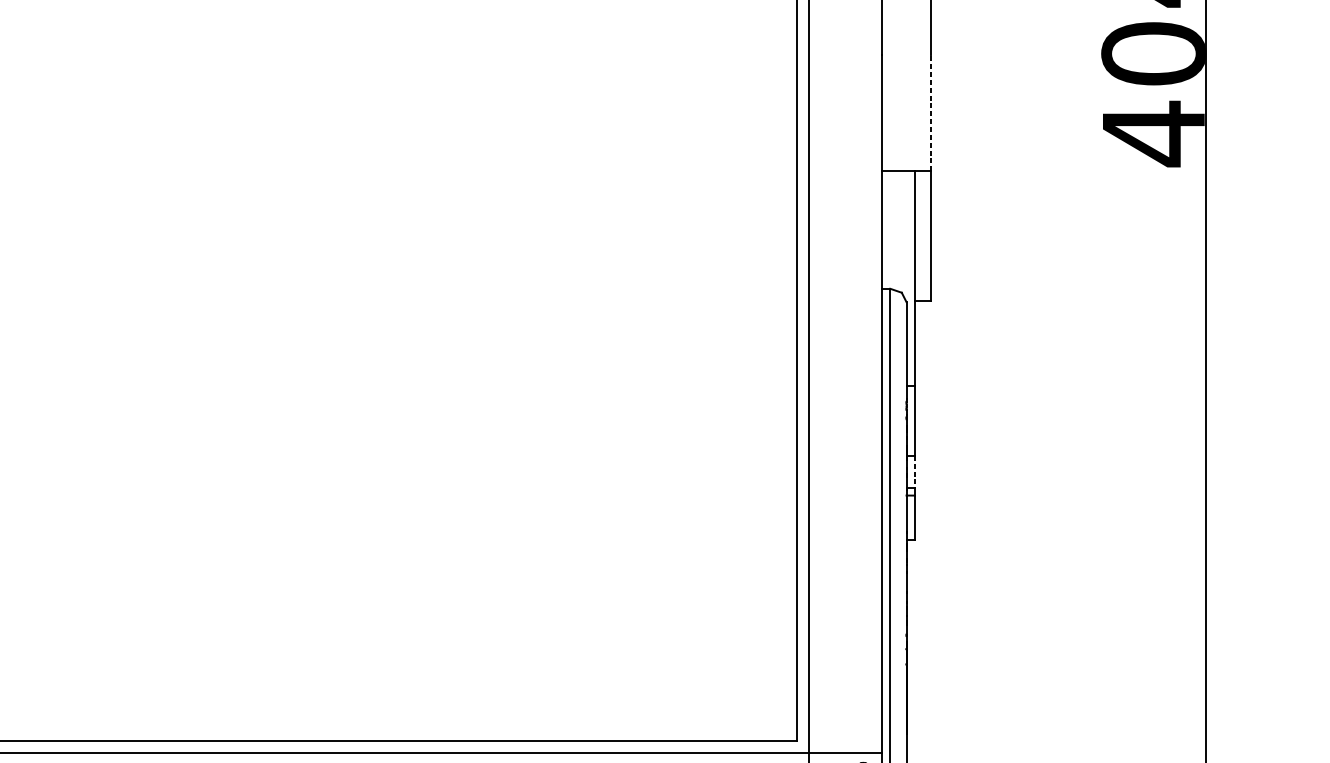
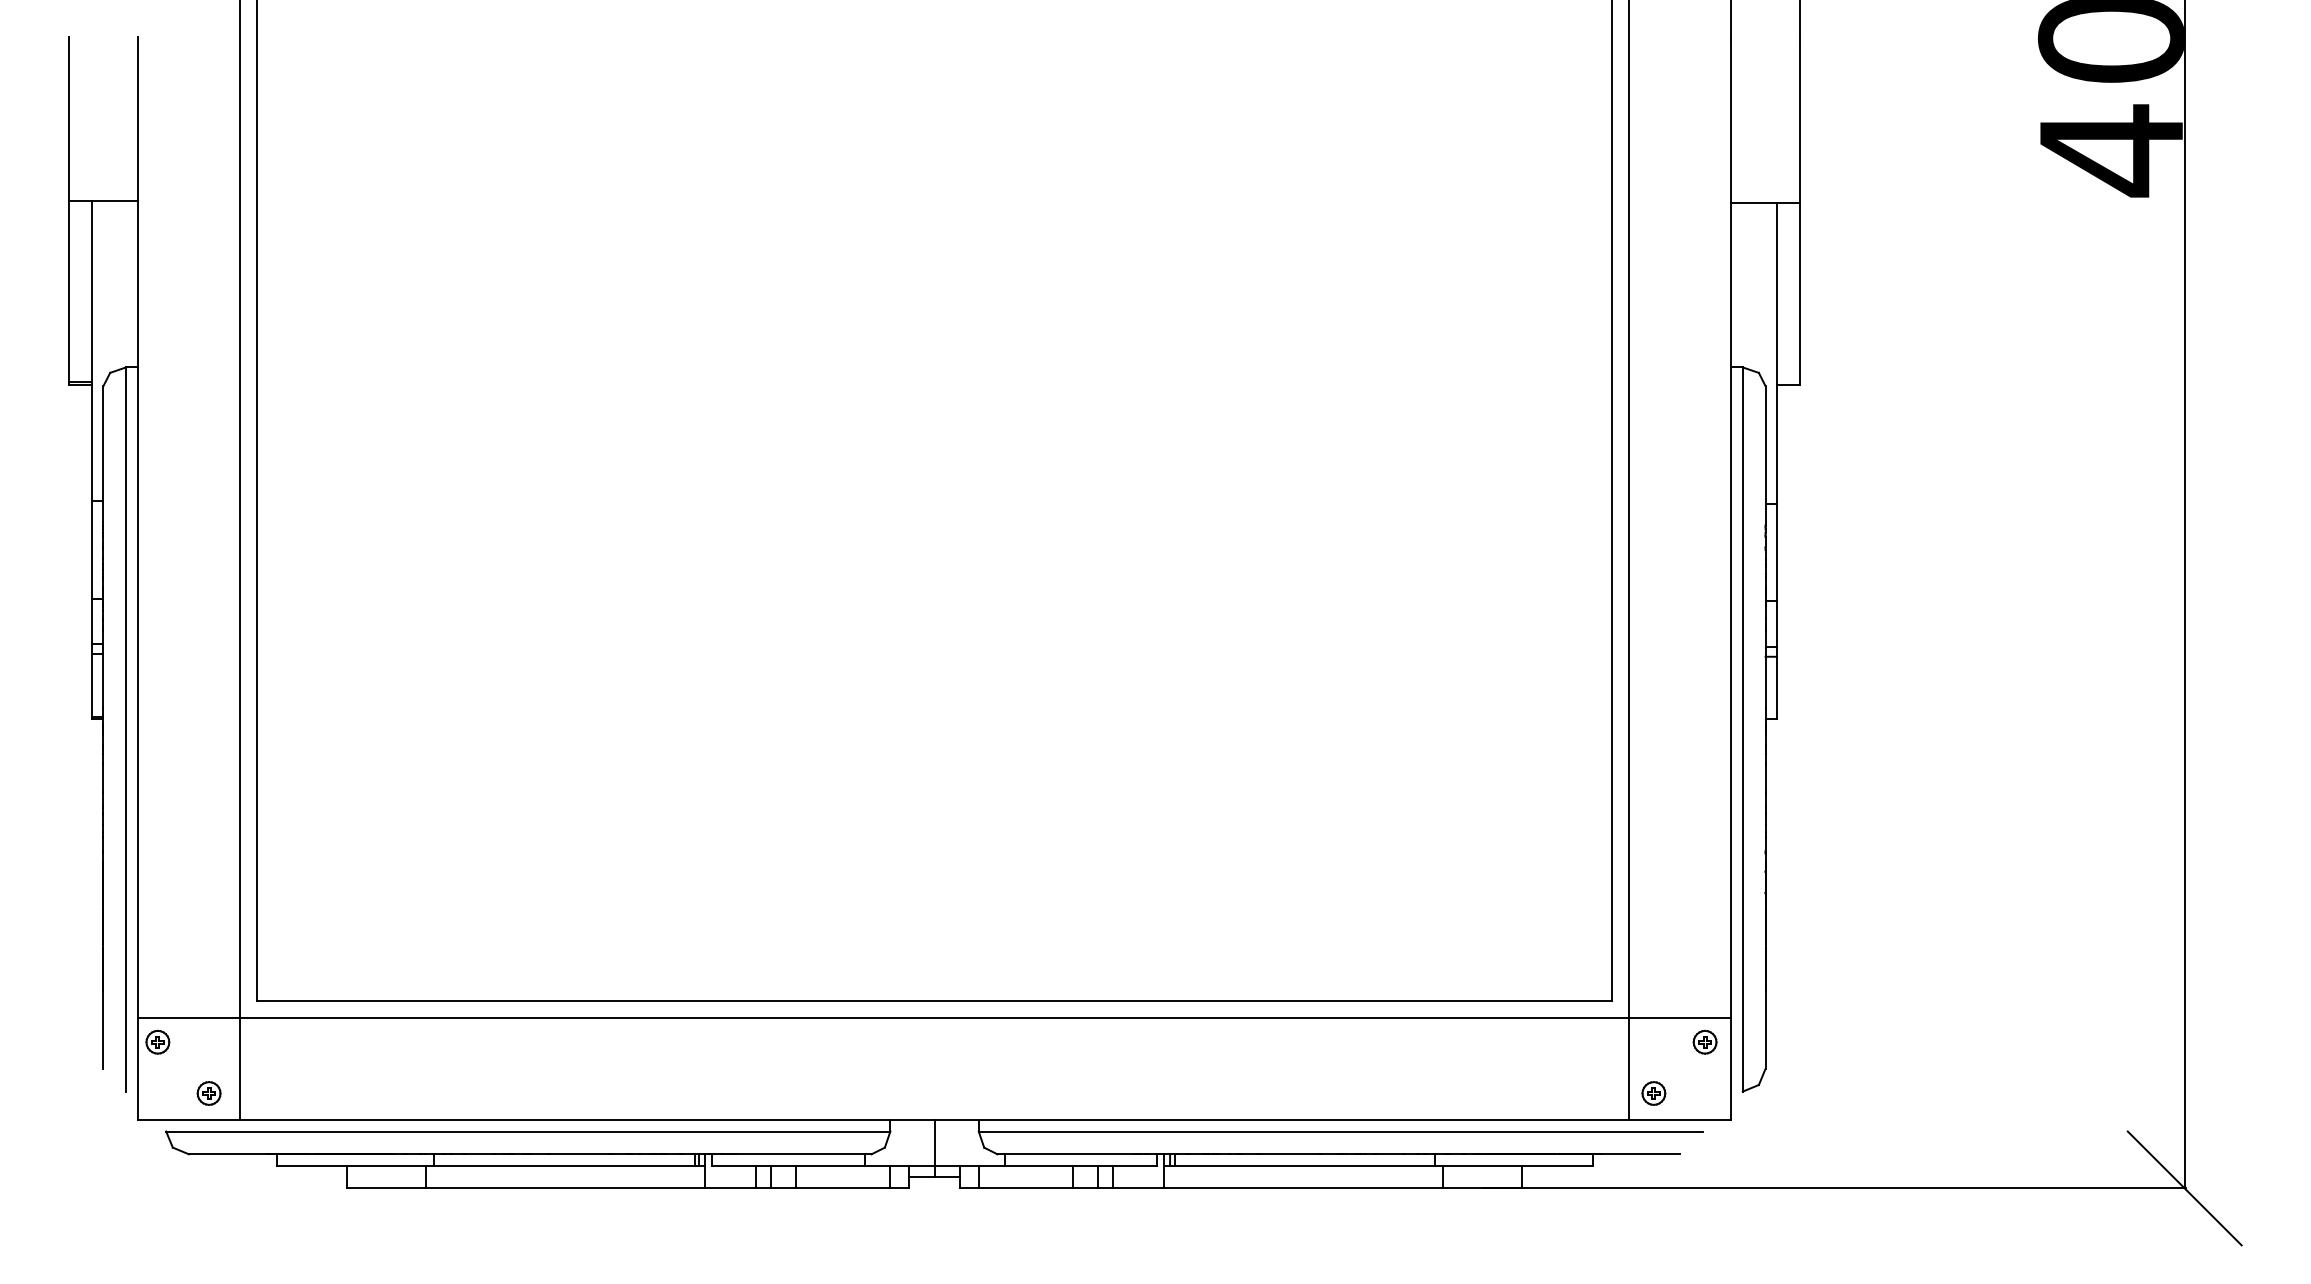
line: (930, 113) -> (1799, 121), dashed -> solid
line: (914, 471) -> (1776, 623), dashed -> solid

